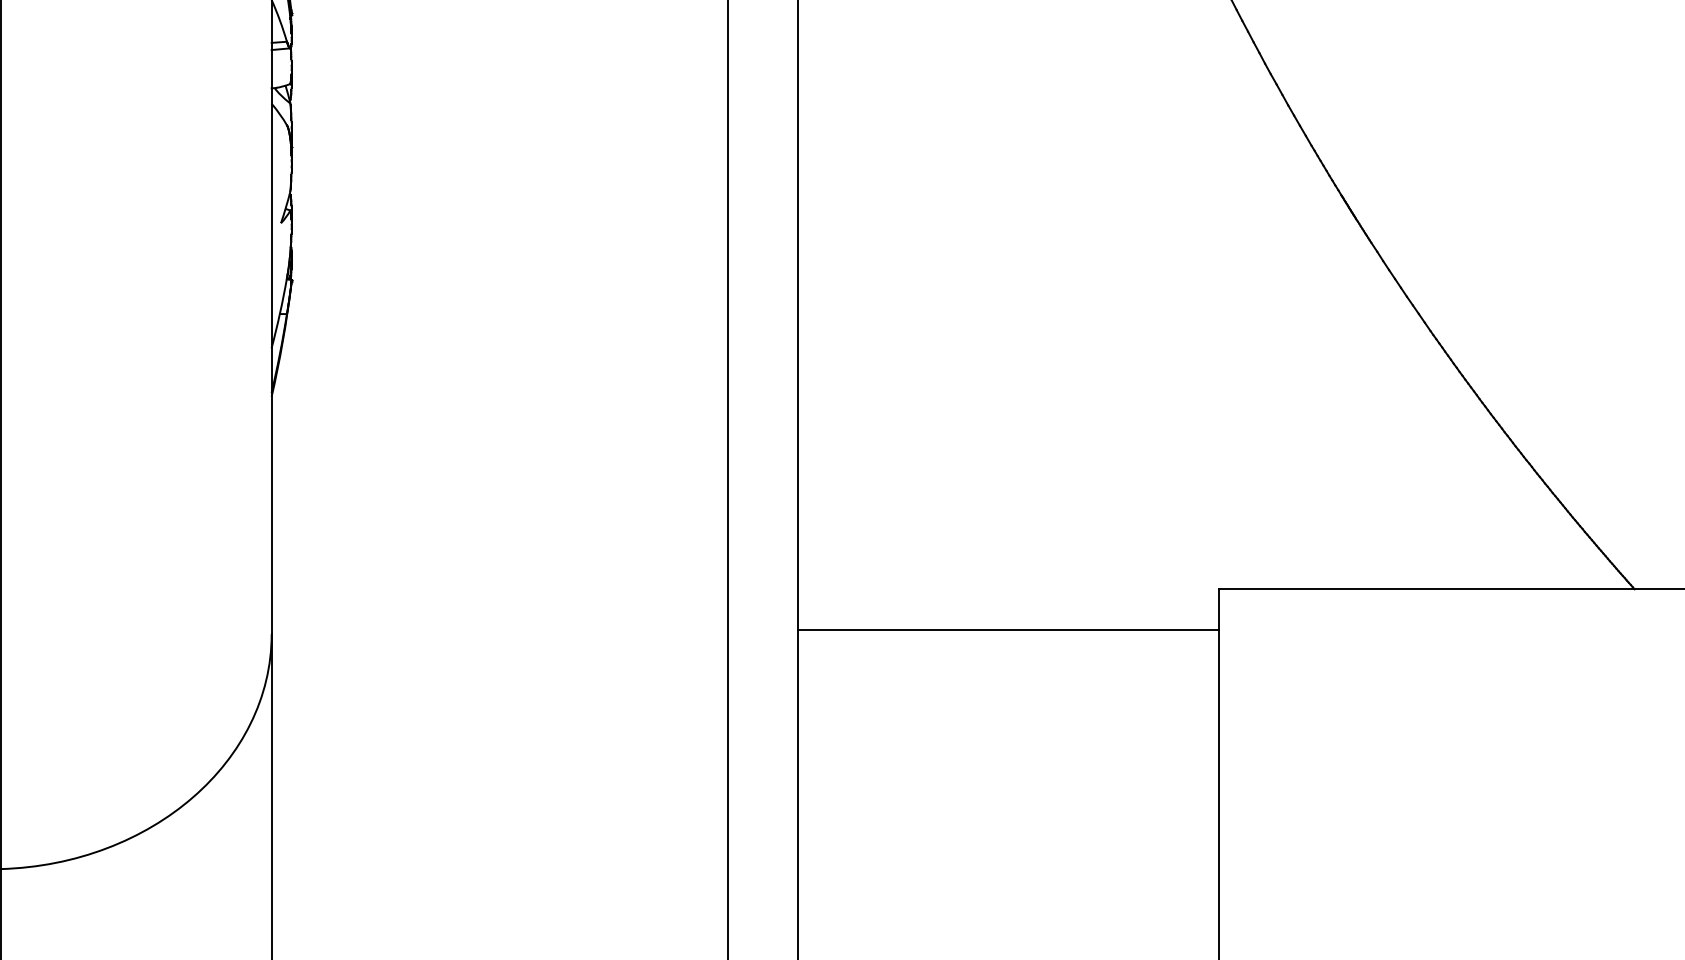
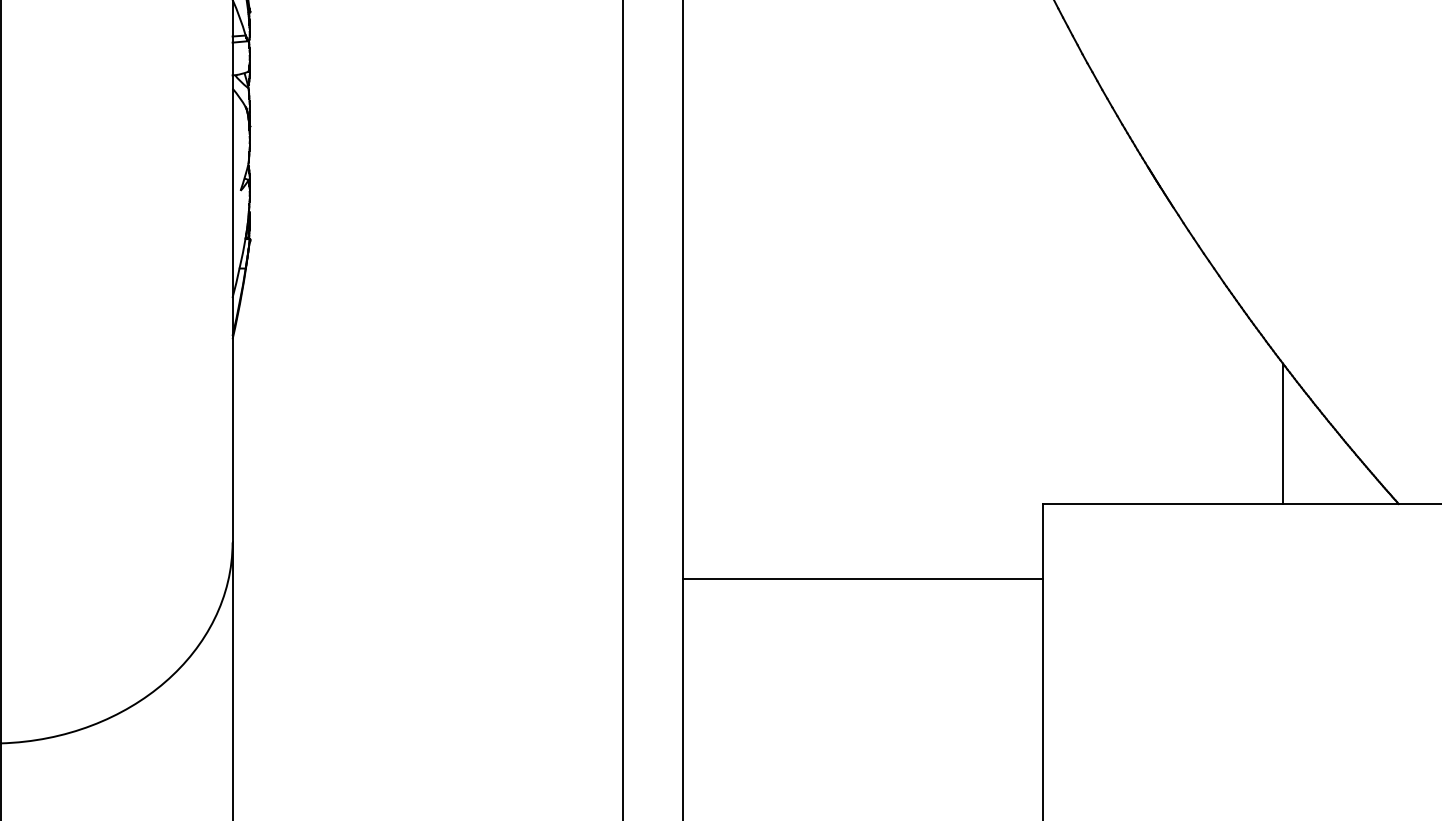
line: (1499, 506) -> (1283, 433), added
line: (1007, 630) -> (862, 579), moved

